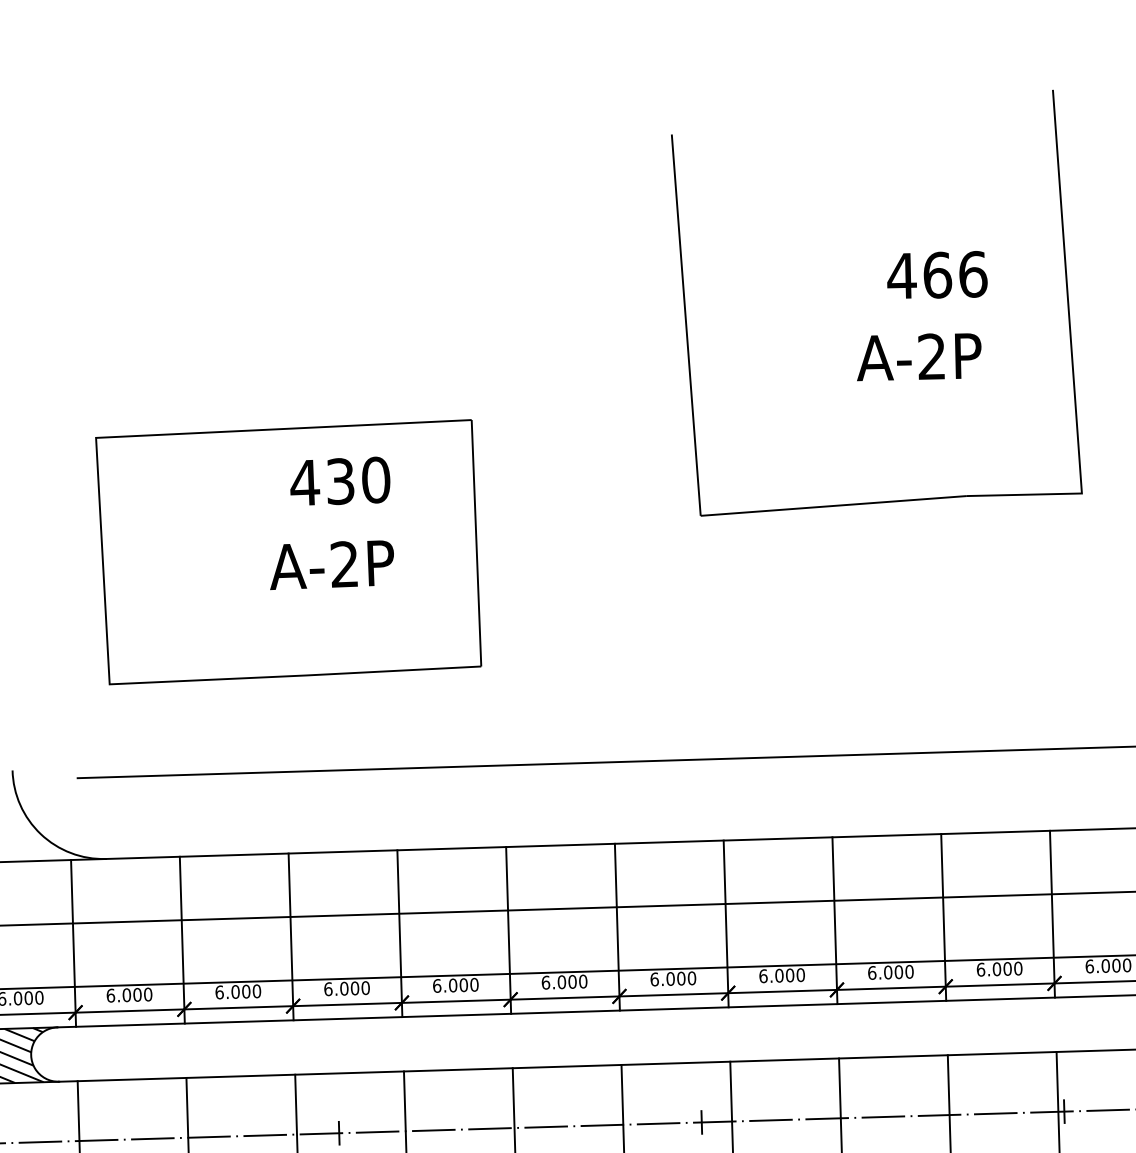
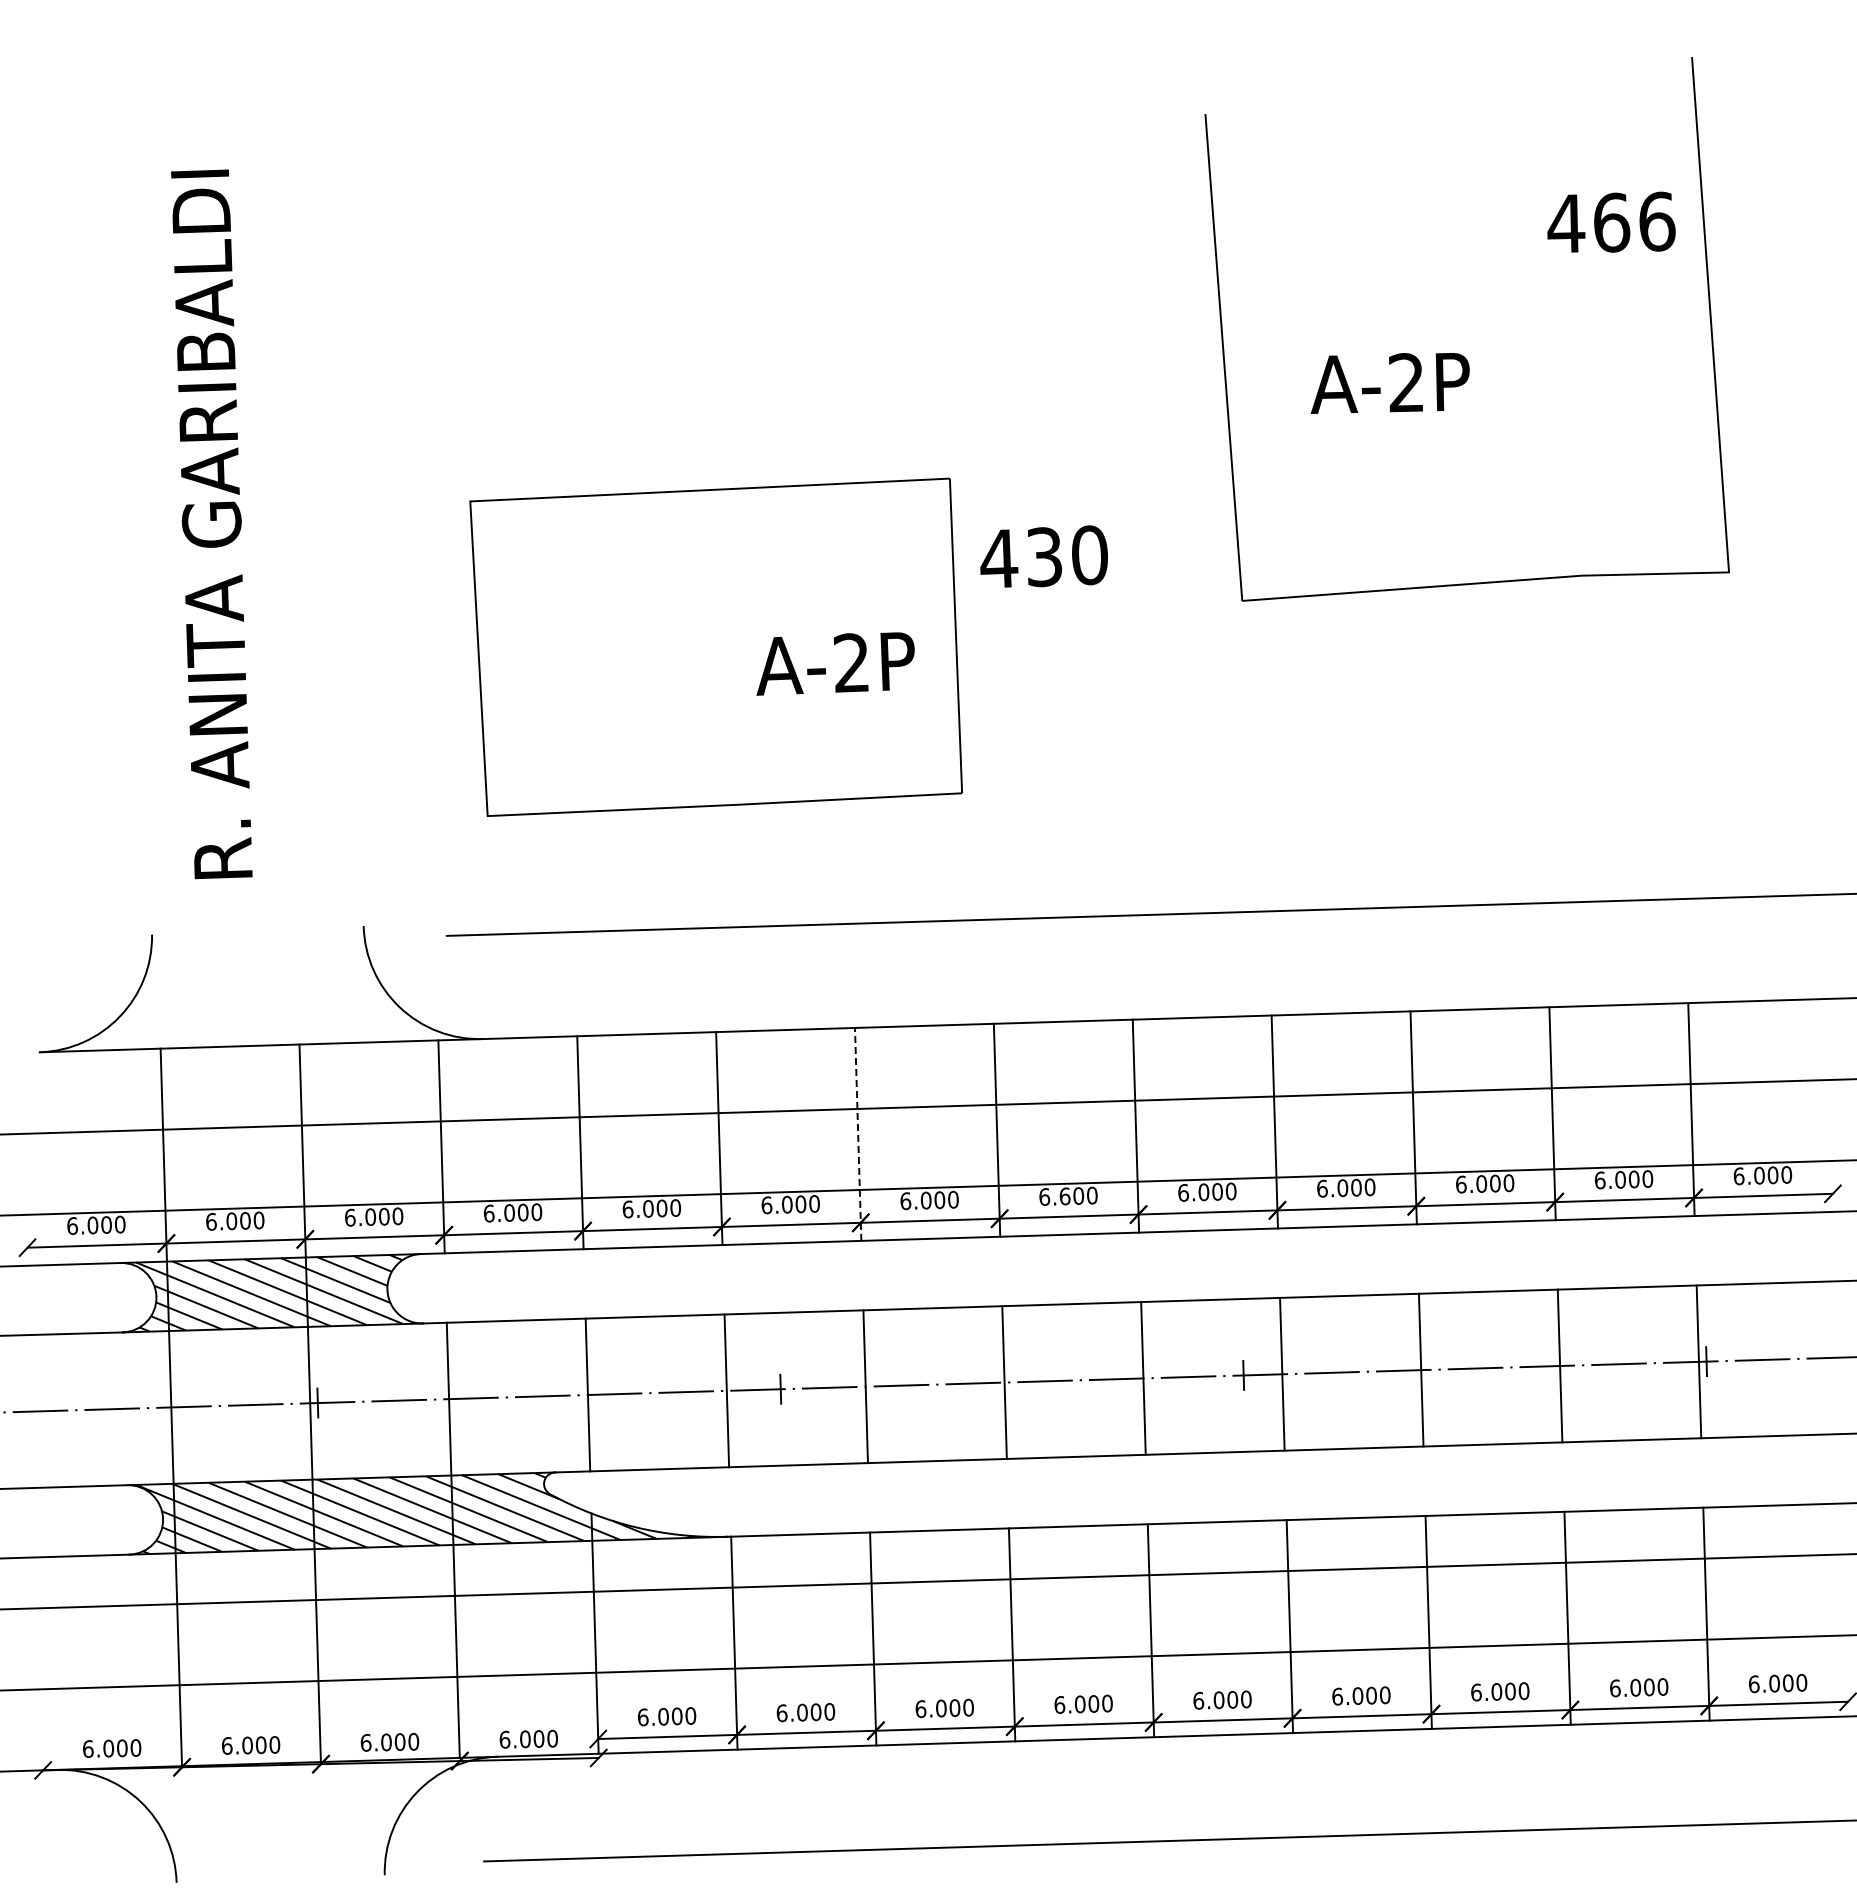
text: (937, 274) -> (1611, 221), moved
text: (918, 357) -> (1389, 383), moved
text: (339, 481) -> (1043, 556), moved
text: (331, 564) -> (835, 663), moved
line: (400, 933) -> (858, 1134), solid -> dashed
text: (561, 981) -> (1064, 1195), 6.000 -> 6.600

